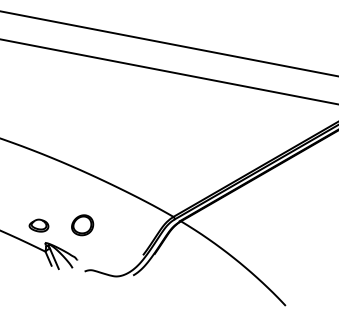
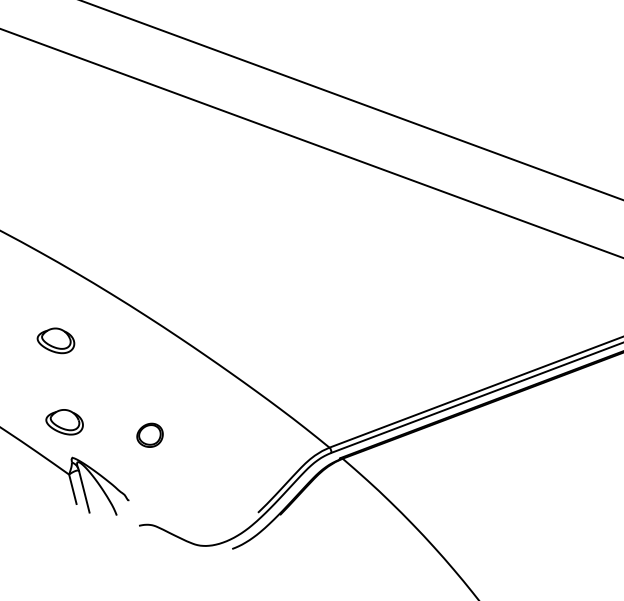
part: (27, 185) -> (55, 339), added
part: (82, 225) -> (149, 435), size x0.6

